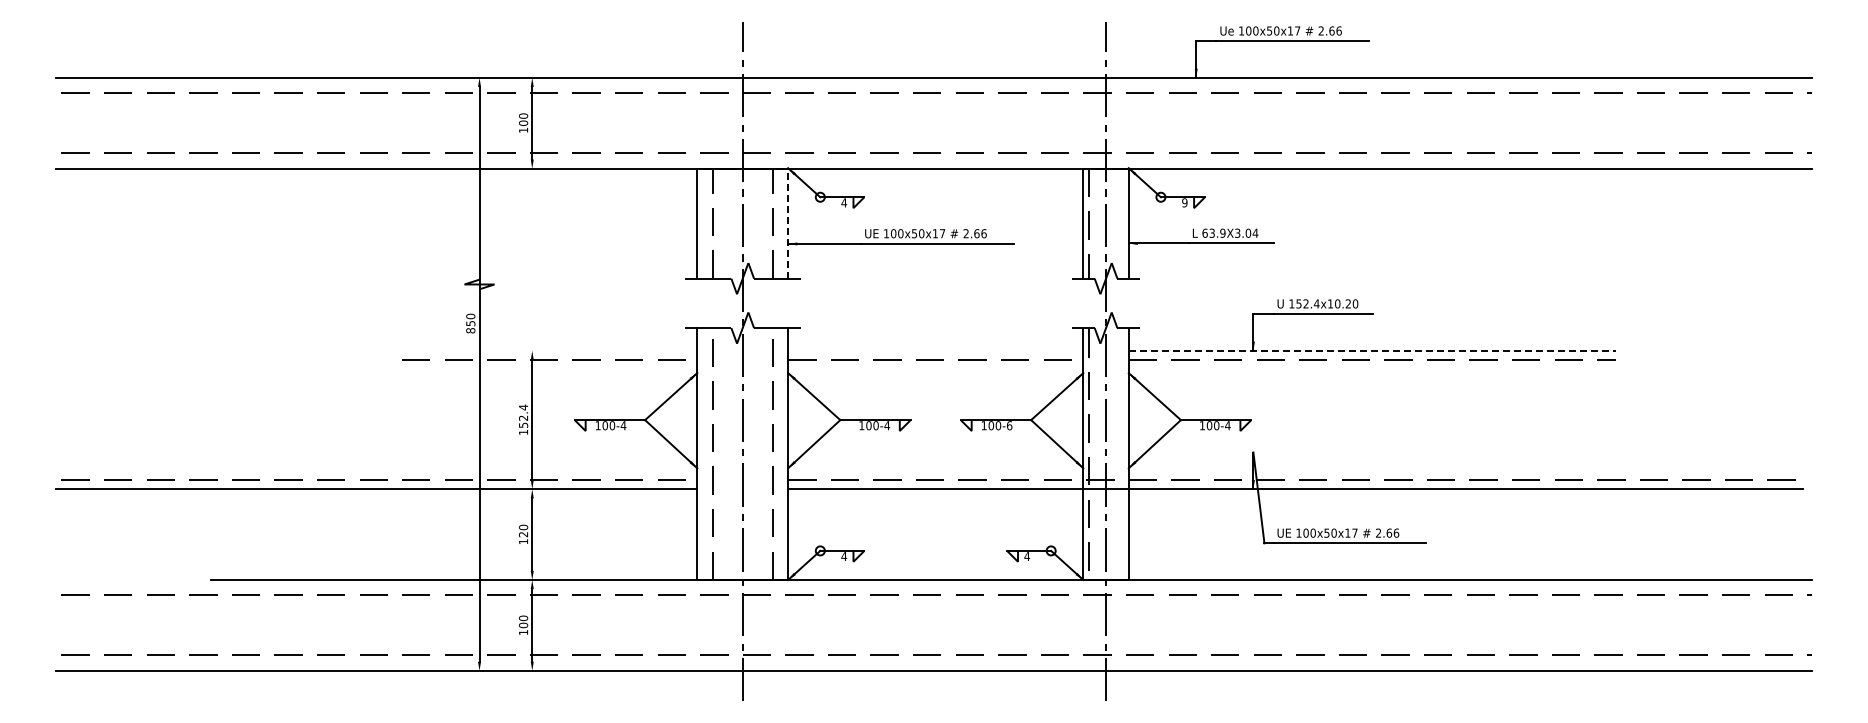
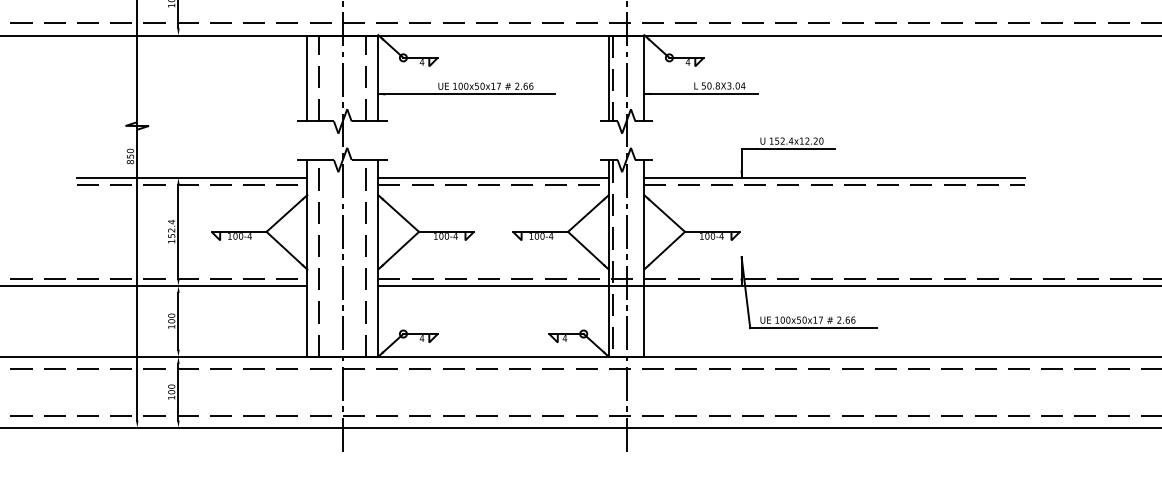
text: (1184, 202) -> (687, 61), 9 -> 4
line: (788, 223) -> (378, 78), dashed -> solid
text: (1213, 232) -> (710, 85), 63.9X3.04 -> 50.8X3.04
text: (1337, 303) -> (807, 140), 152.4x10.20 -> 152.4x12.20
line: (549, 350) -> (191, 177), added
line: (935, 350) -> (493, 177), added
line: (1372, 350) -> (834, 177), dashed -> solid
text: (1009, 425) -> (551, 236), 100-6 -> 100-4
text: (523, 534) -> (171, 321), 120 -> 100

